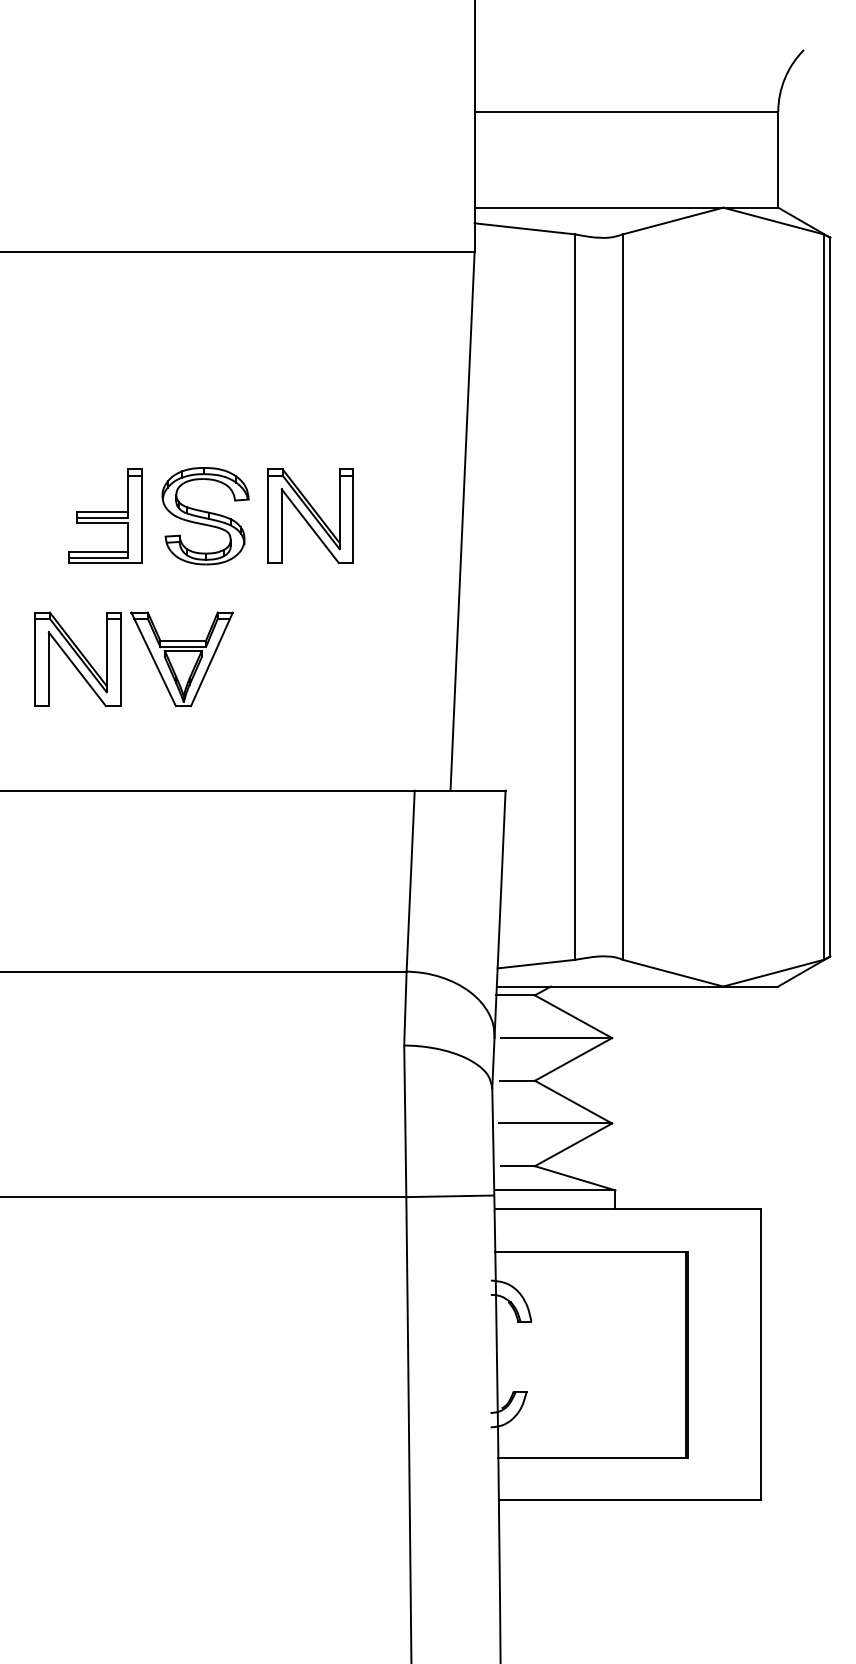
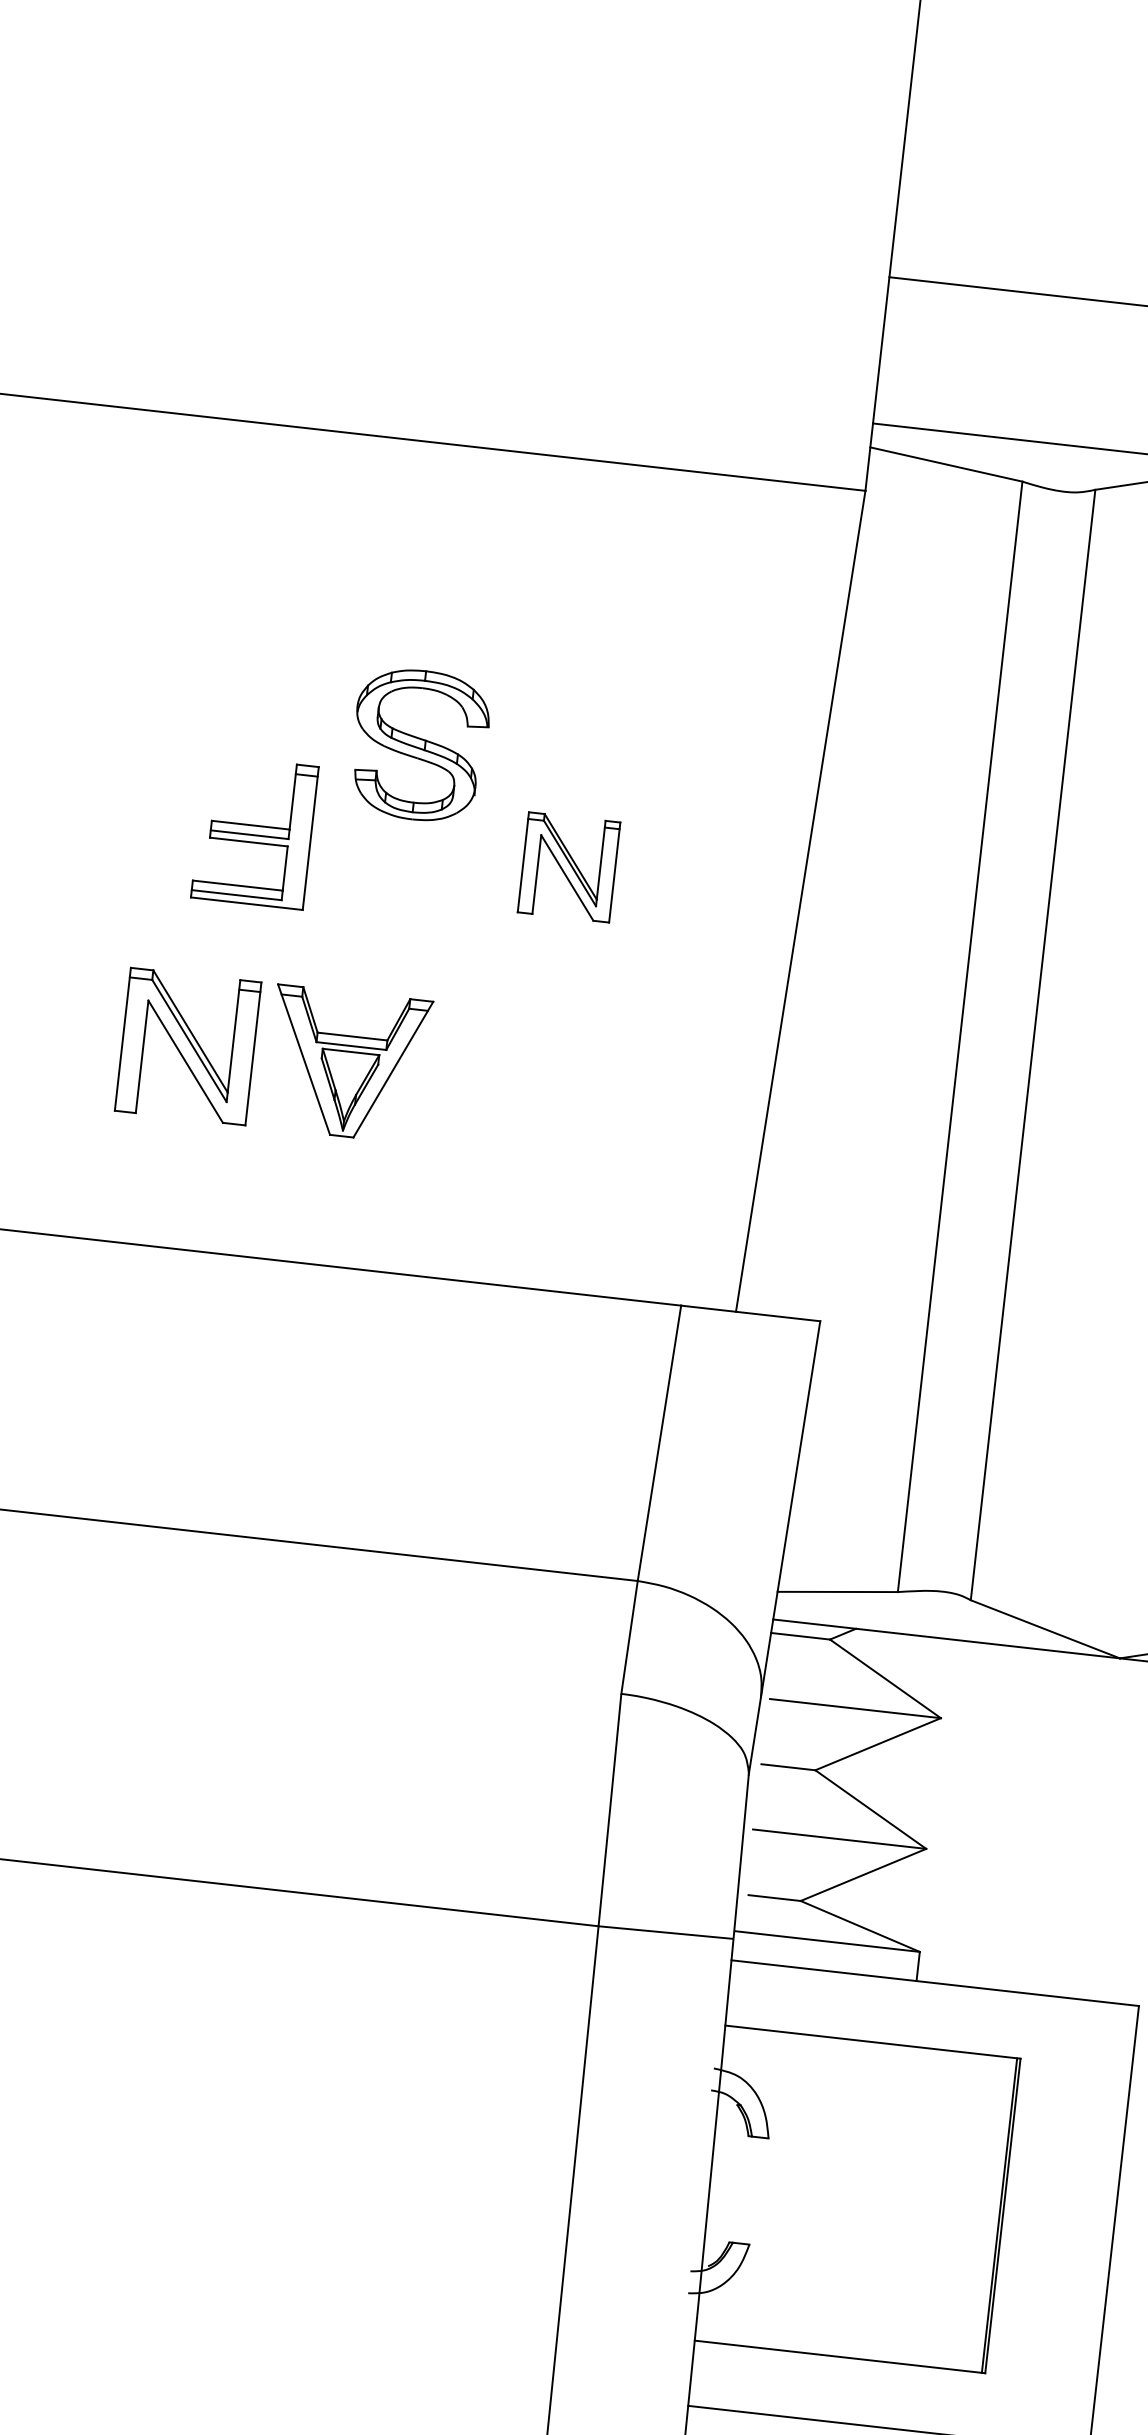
part: (310, 515) -> (568, 866), size x0.7
part: (205, 516) -> (419, 745), moved

